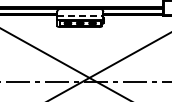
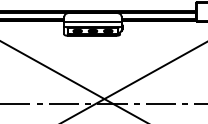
line: (80, 15) -> (93, 21), dashed -> solid

